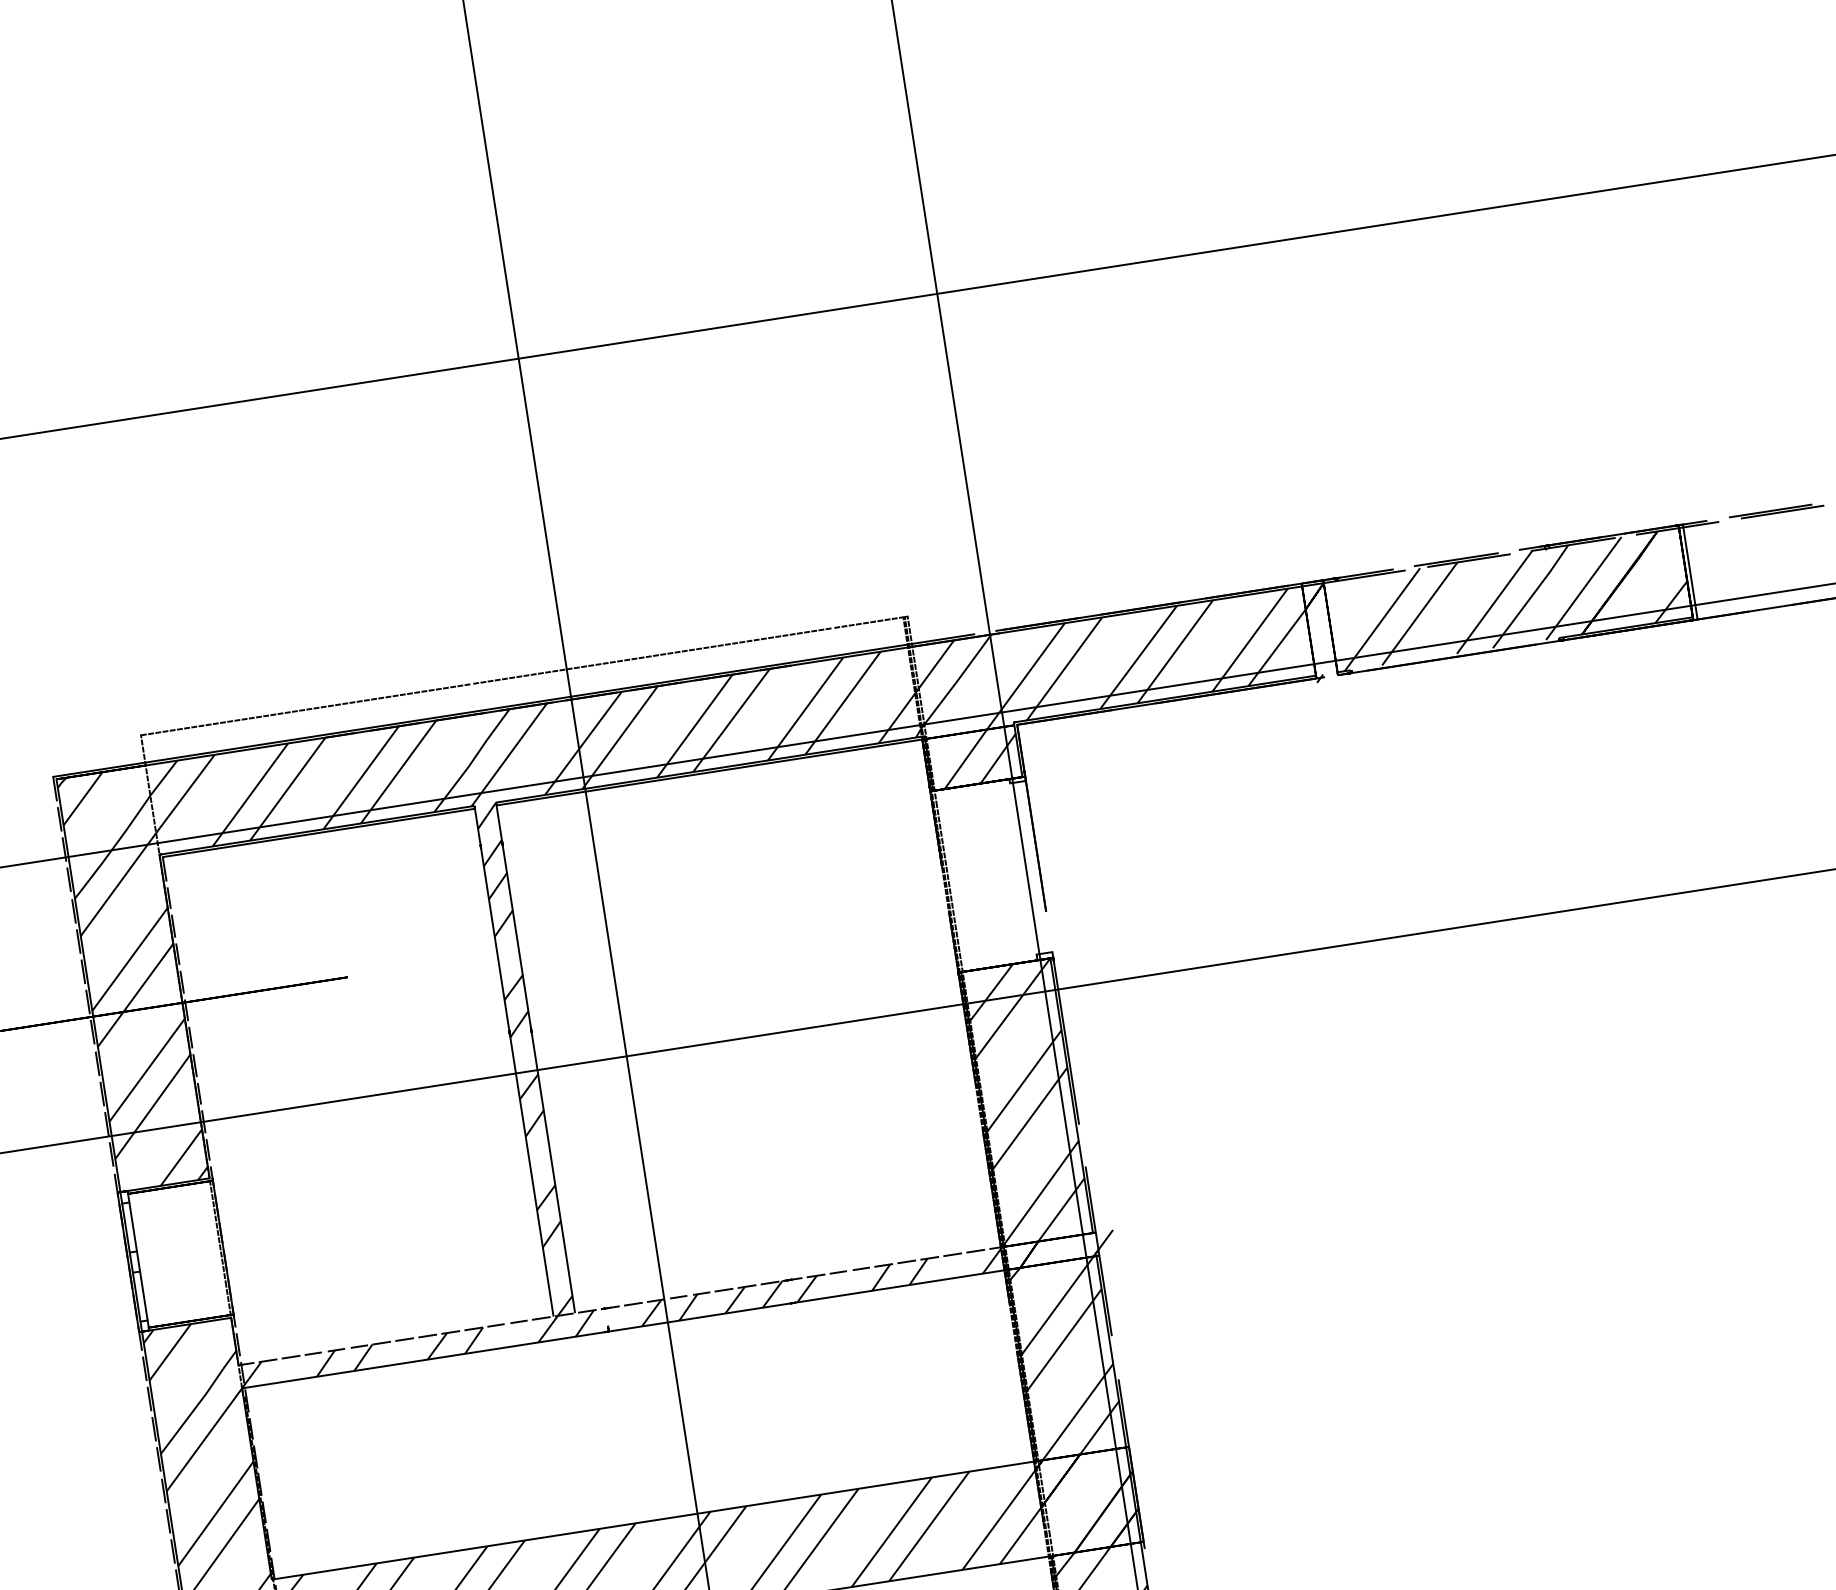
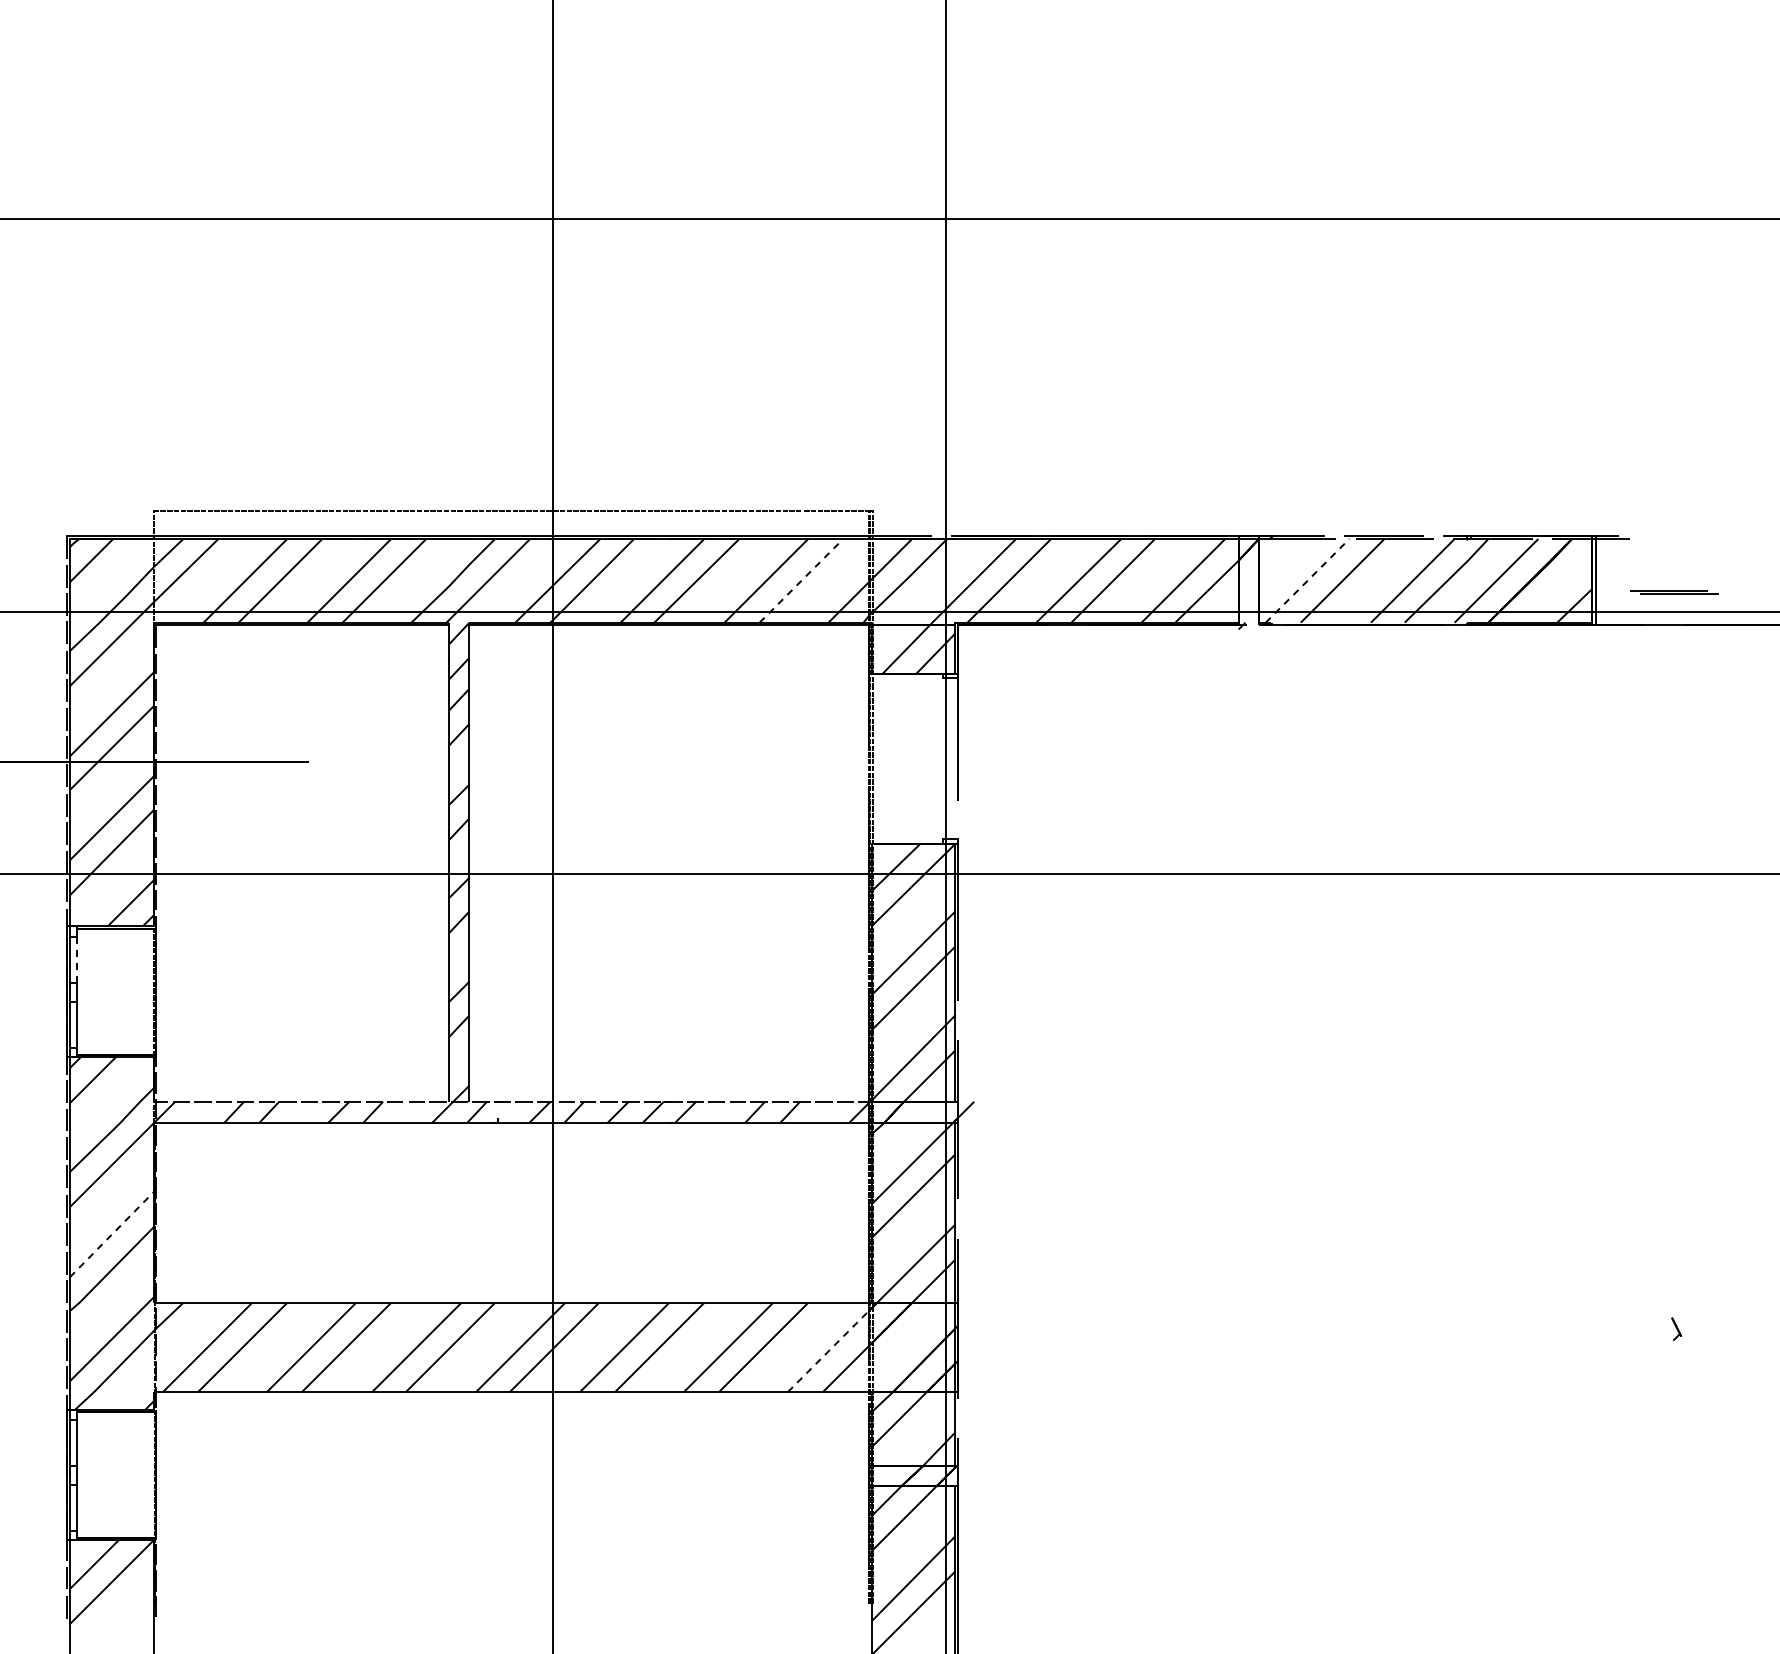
part: (1777, 511) -> (1674, 592), moved
line: (1382, 619) -> (1307, 580), solid -> dashed
line: (843, 702) -> (801, 580), solid -> dashed
line: (133, 1227) -> (76, 960), solid -> dashed
line: (215, 1513) -> (111, 1234), solid -> dashed
line: (999, 1520) -> (828, 1351), solid -> dashed

